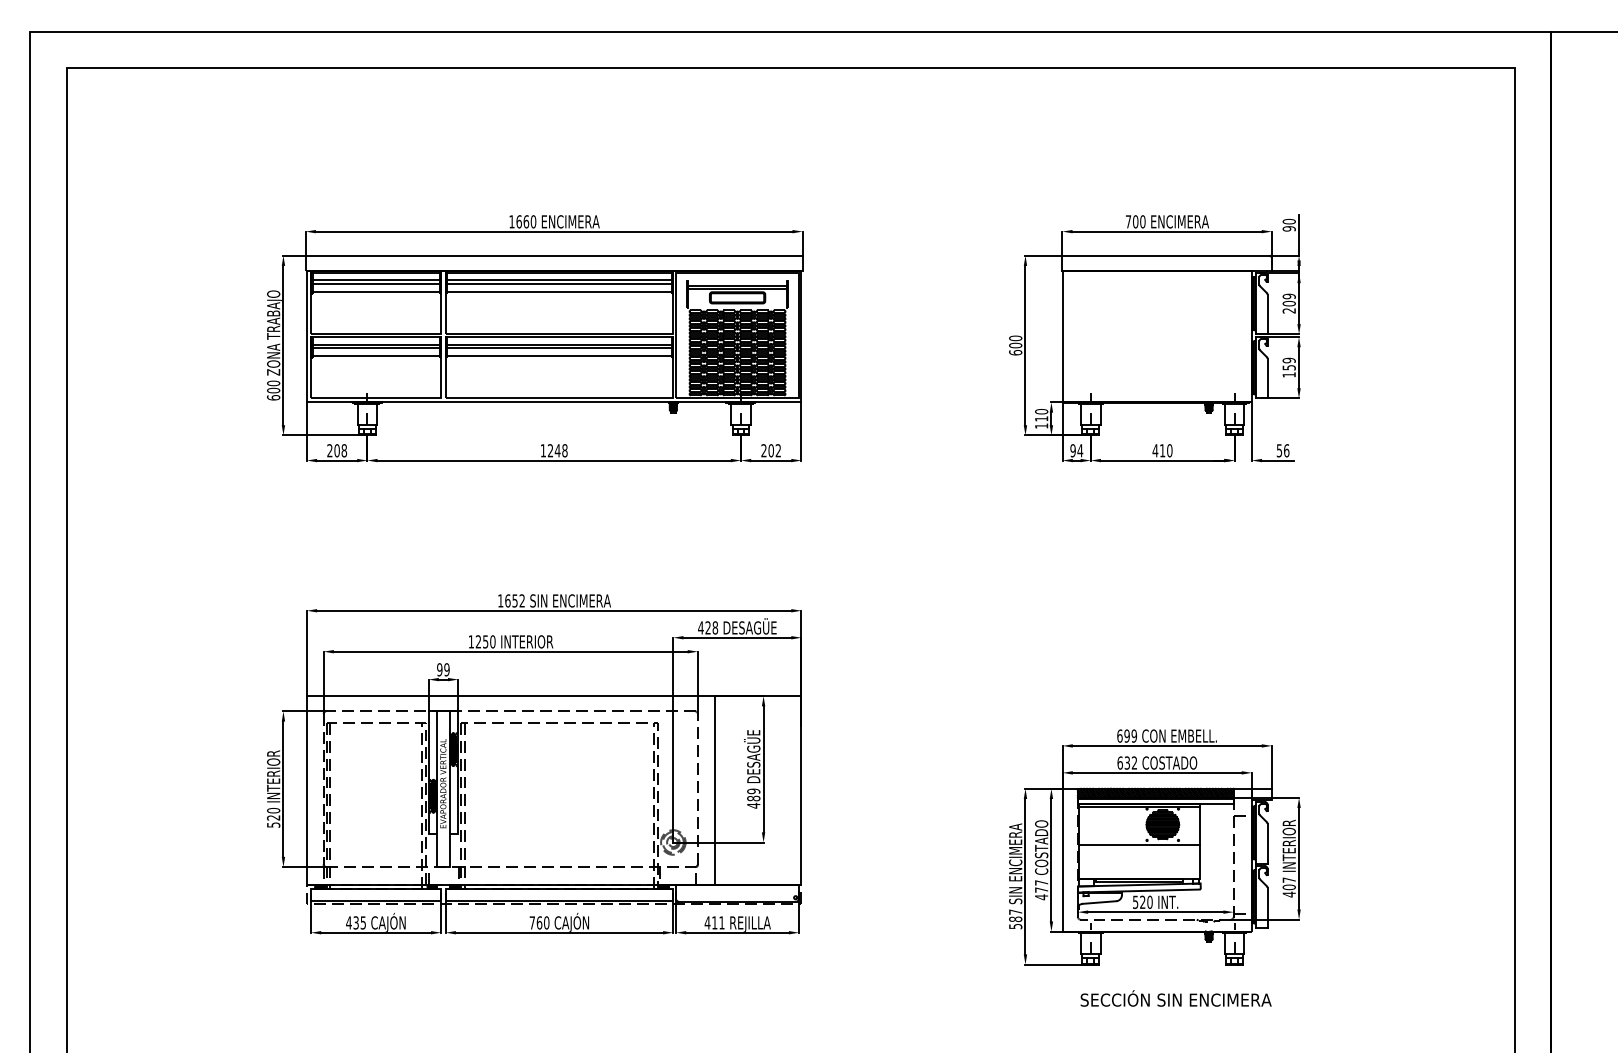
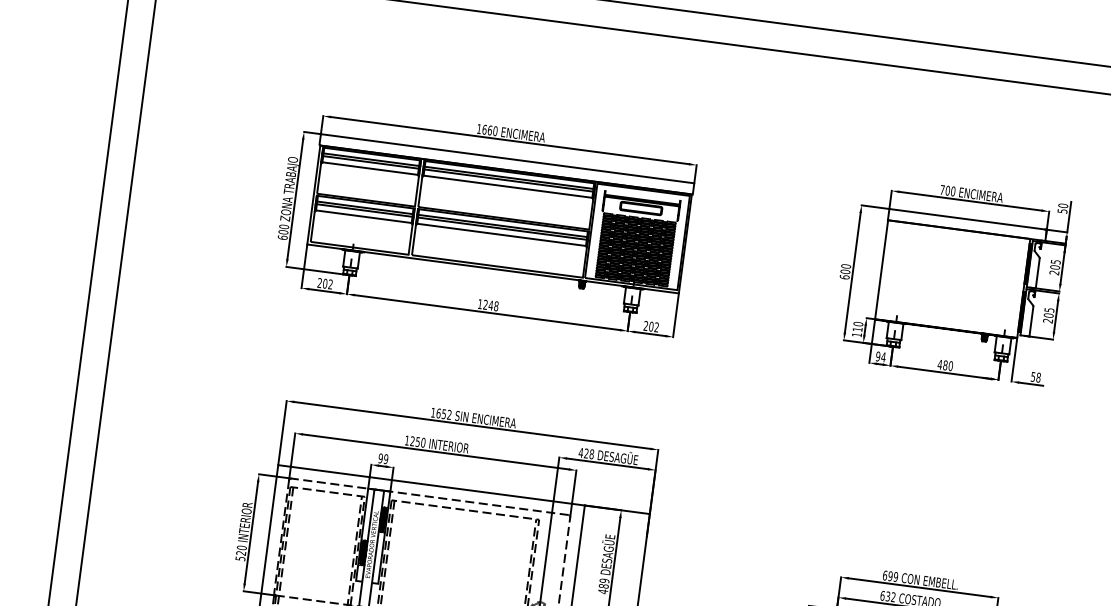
text: (1288, 228) -> (1061, 210), 90 -> 50
text: (1288, 296) -> (1055, 261), 209 -> 205
text: (1288, 367) -> (1048, 315), 159 -> 205
text: (344, 450) -> (330, 284), 208 -> 202
text: (1162, 450) -> (945, 365), 410 -> 480
text: (1286, 450) -> (1038, 377), 56 -> 58

